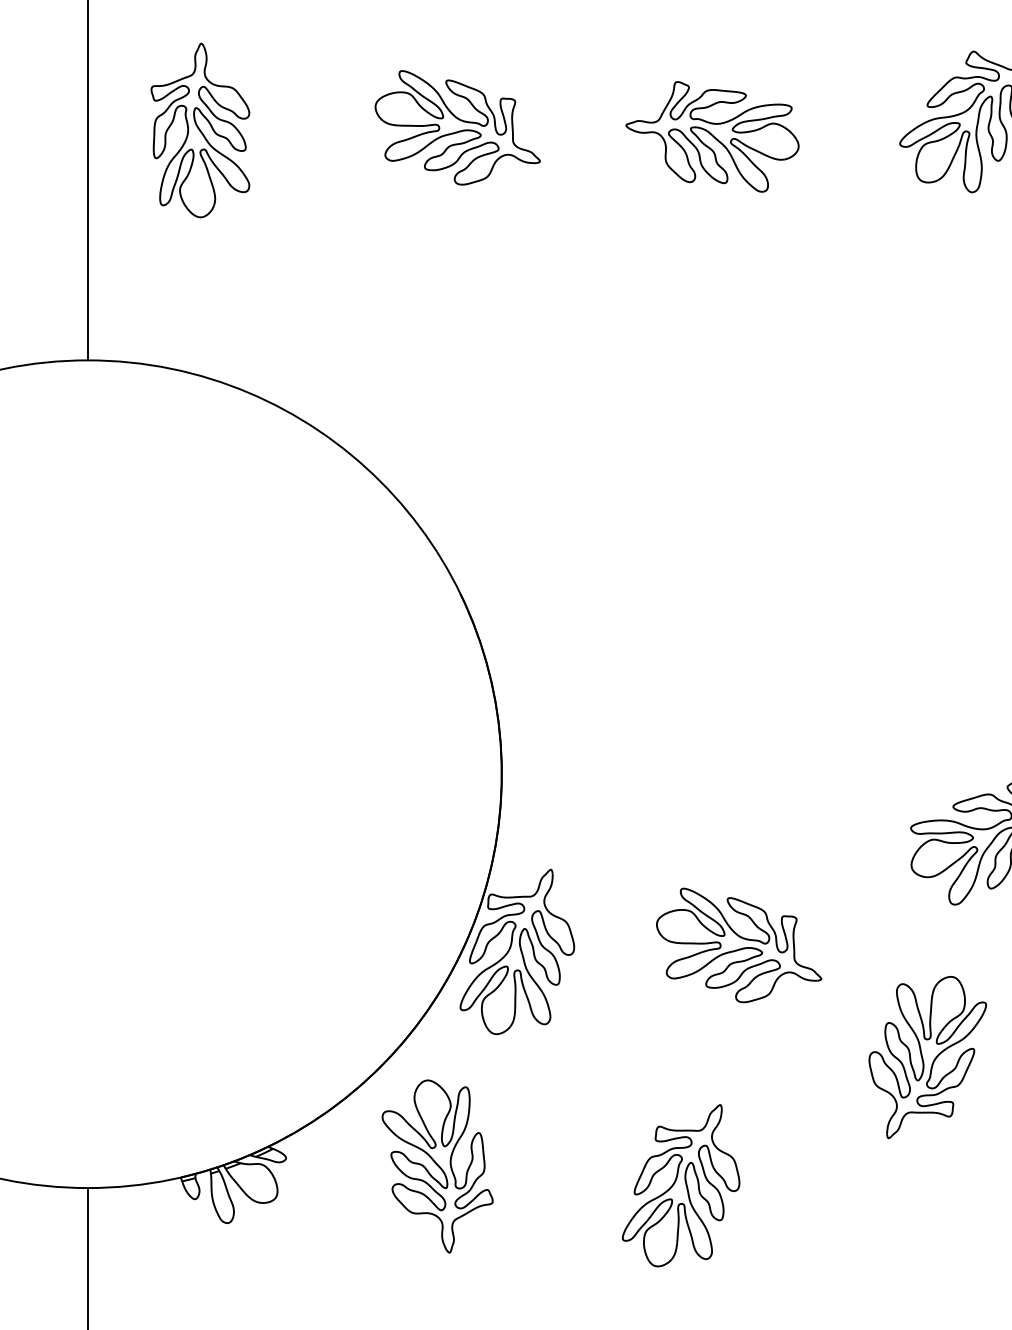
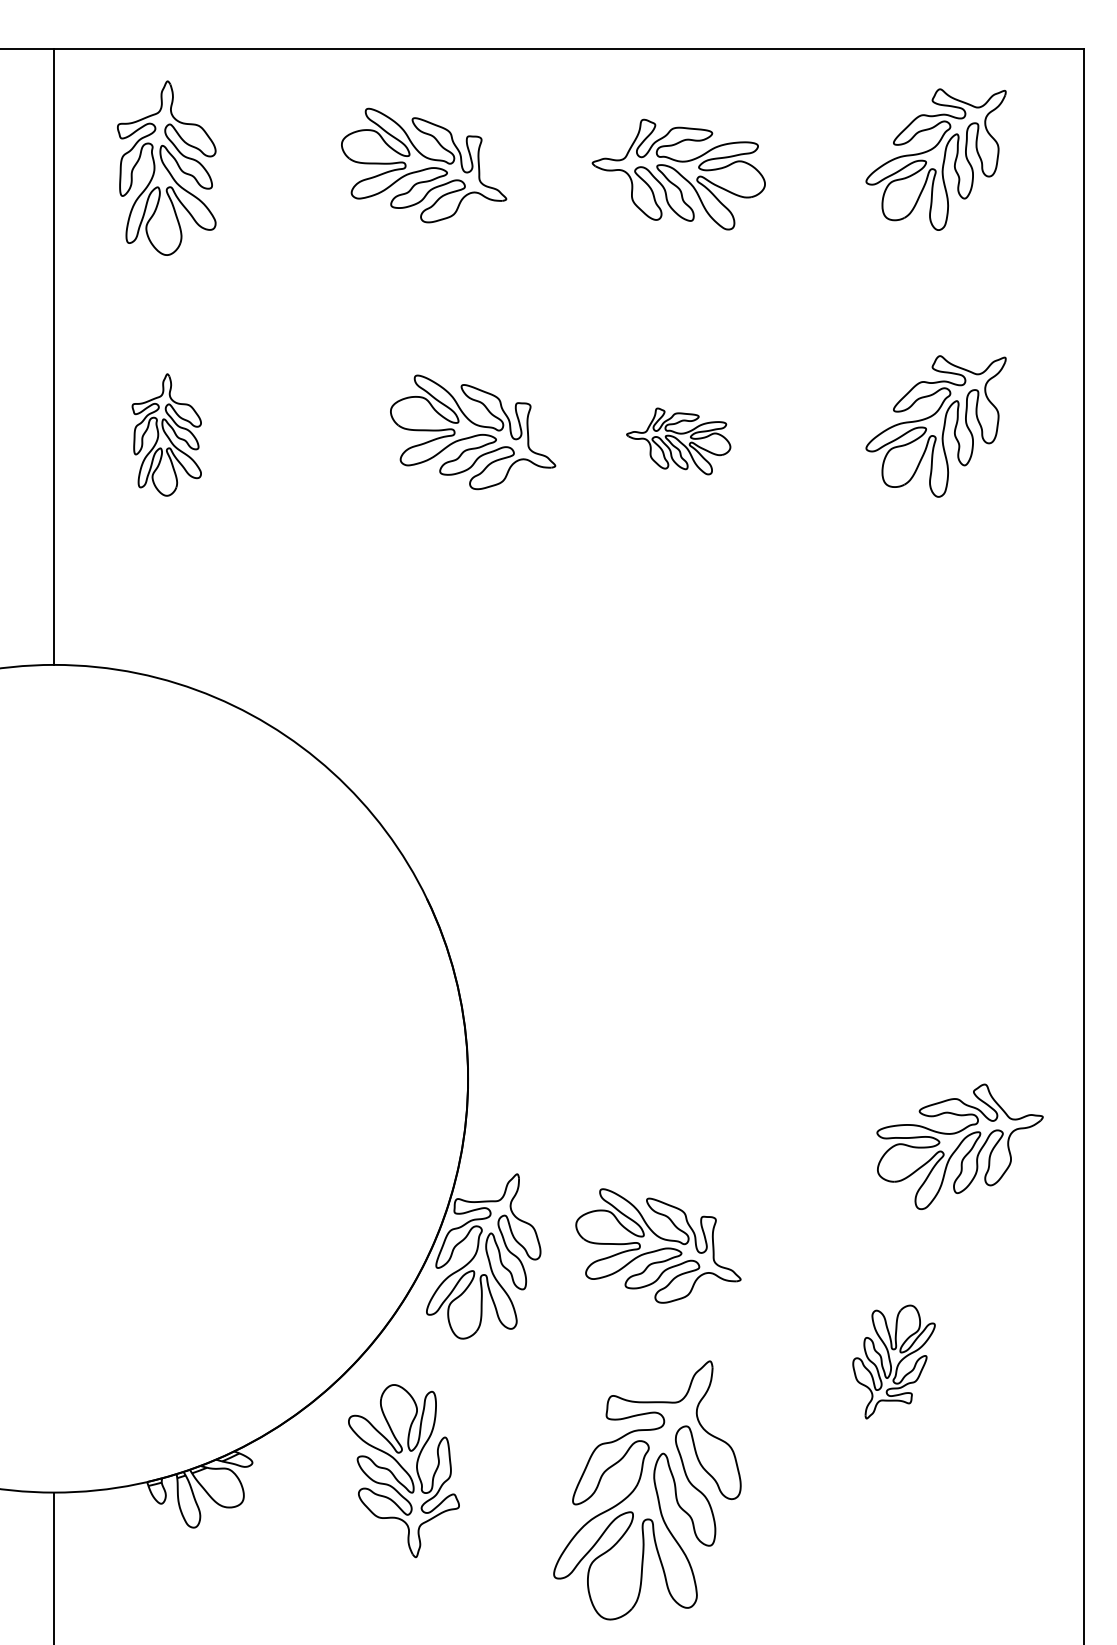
part: (458, 127) -> (473, 432), moved
part: (200, 129) -> (166, 434), size x0.7
part: (712, 136) -> (678, 441), size x0.6
part: (739, 944) -> (658, 1245), moved
part: (927, 1056) -> (893, 1361), size x0.7
part: (681, 1184) -> (647, 1489), size x1.6

